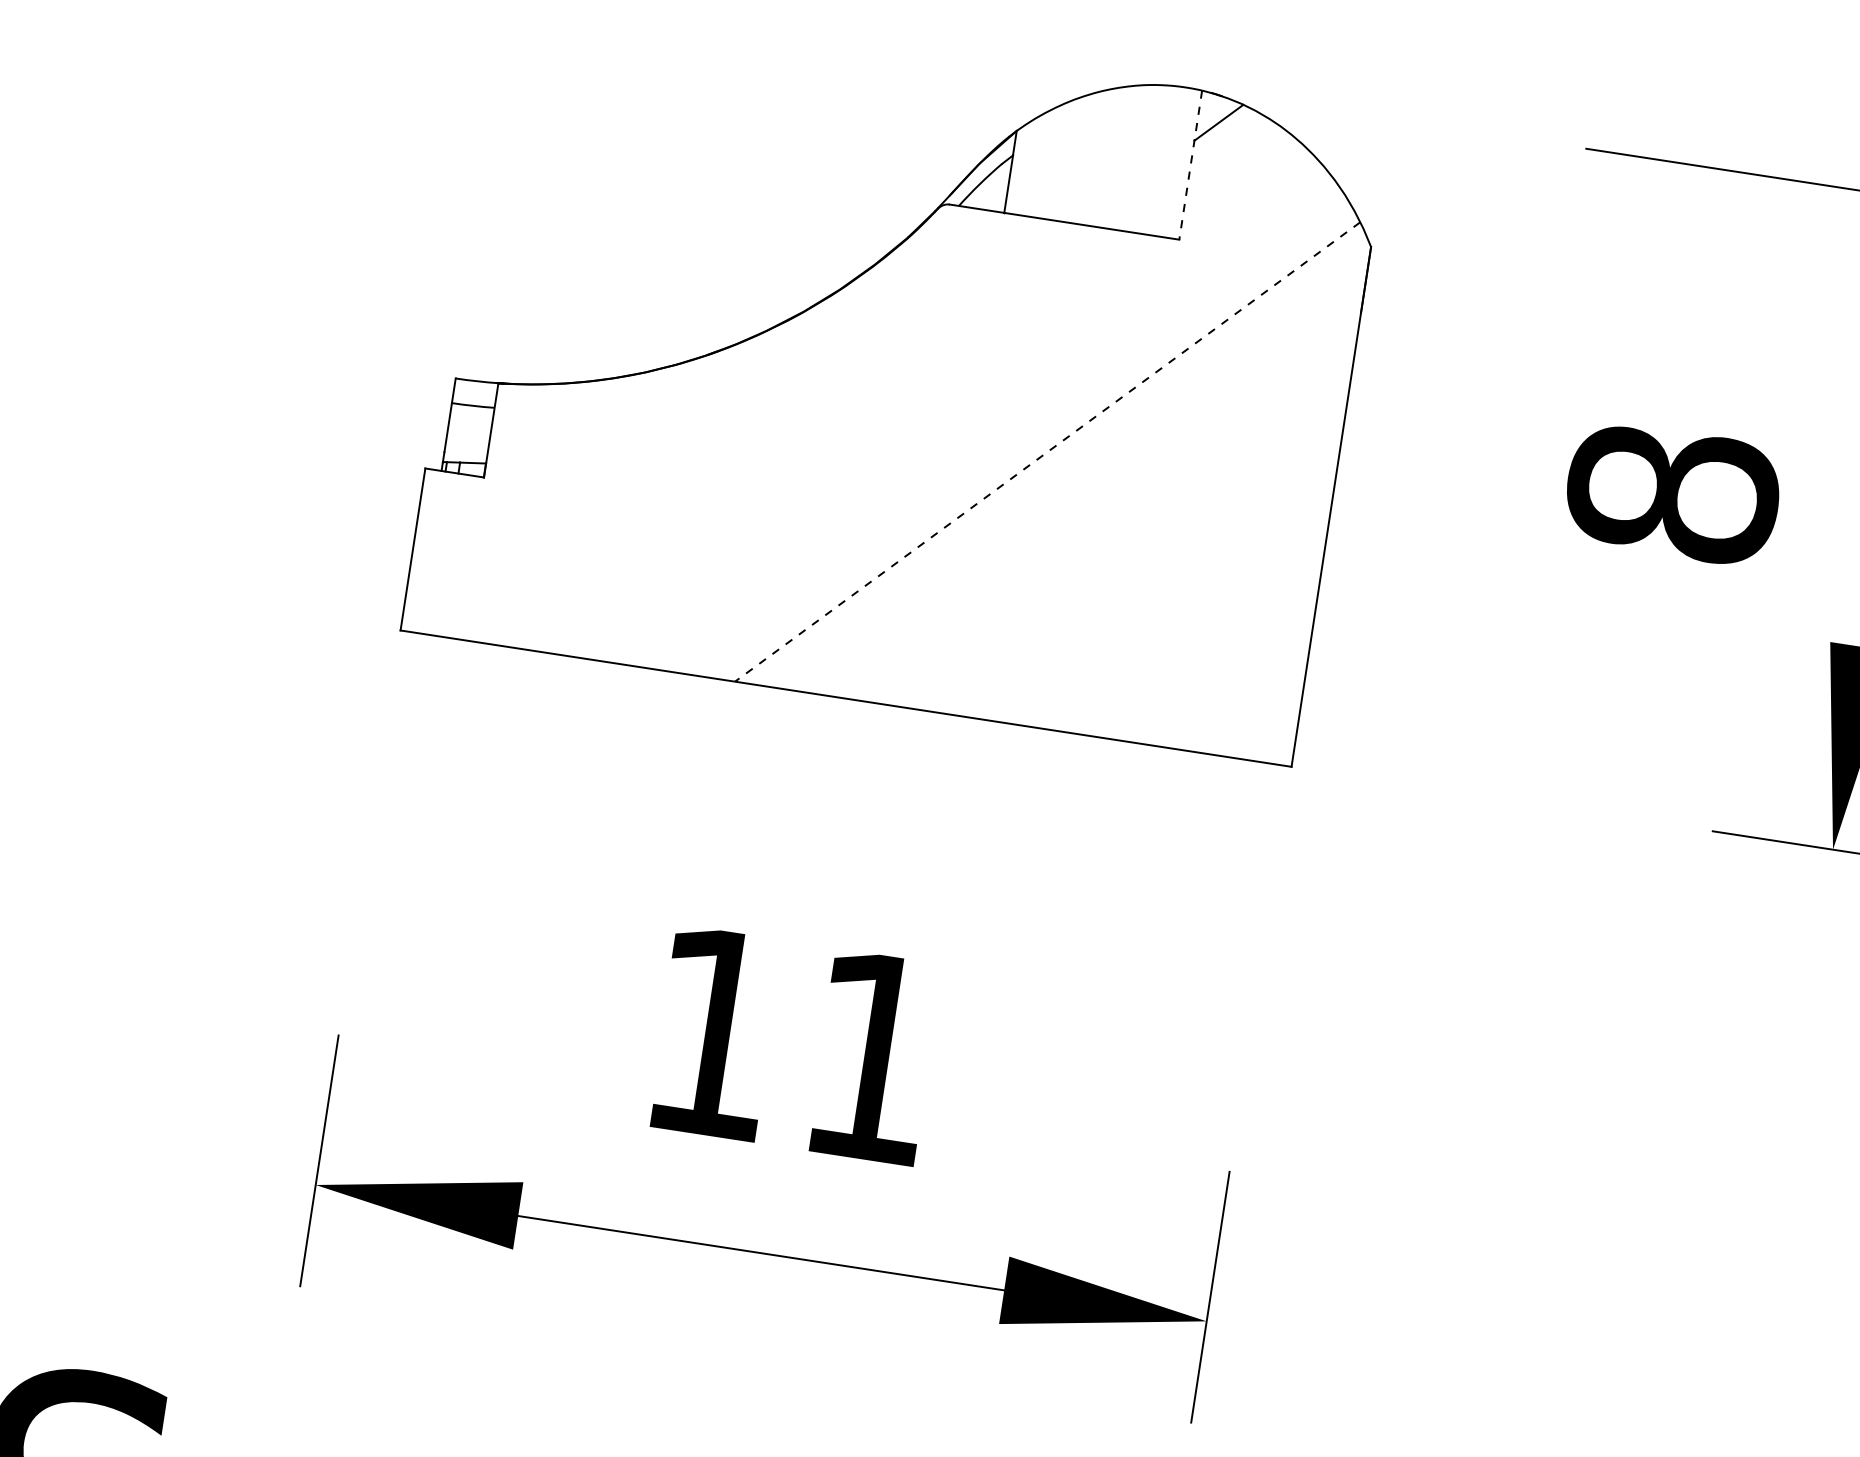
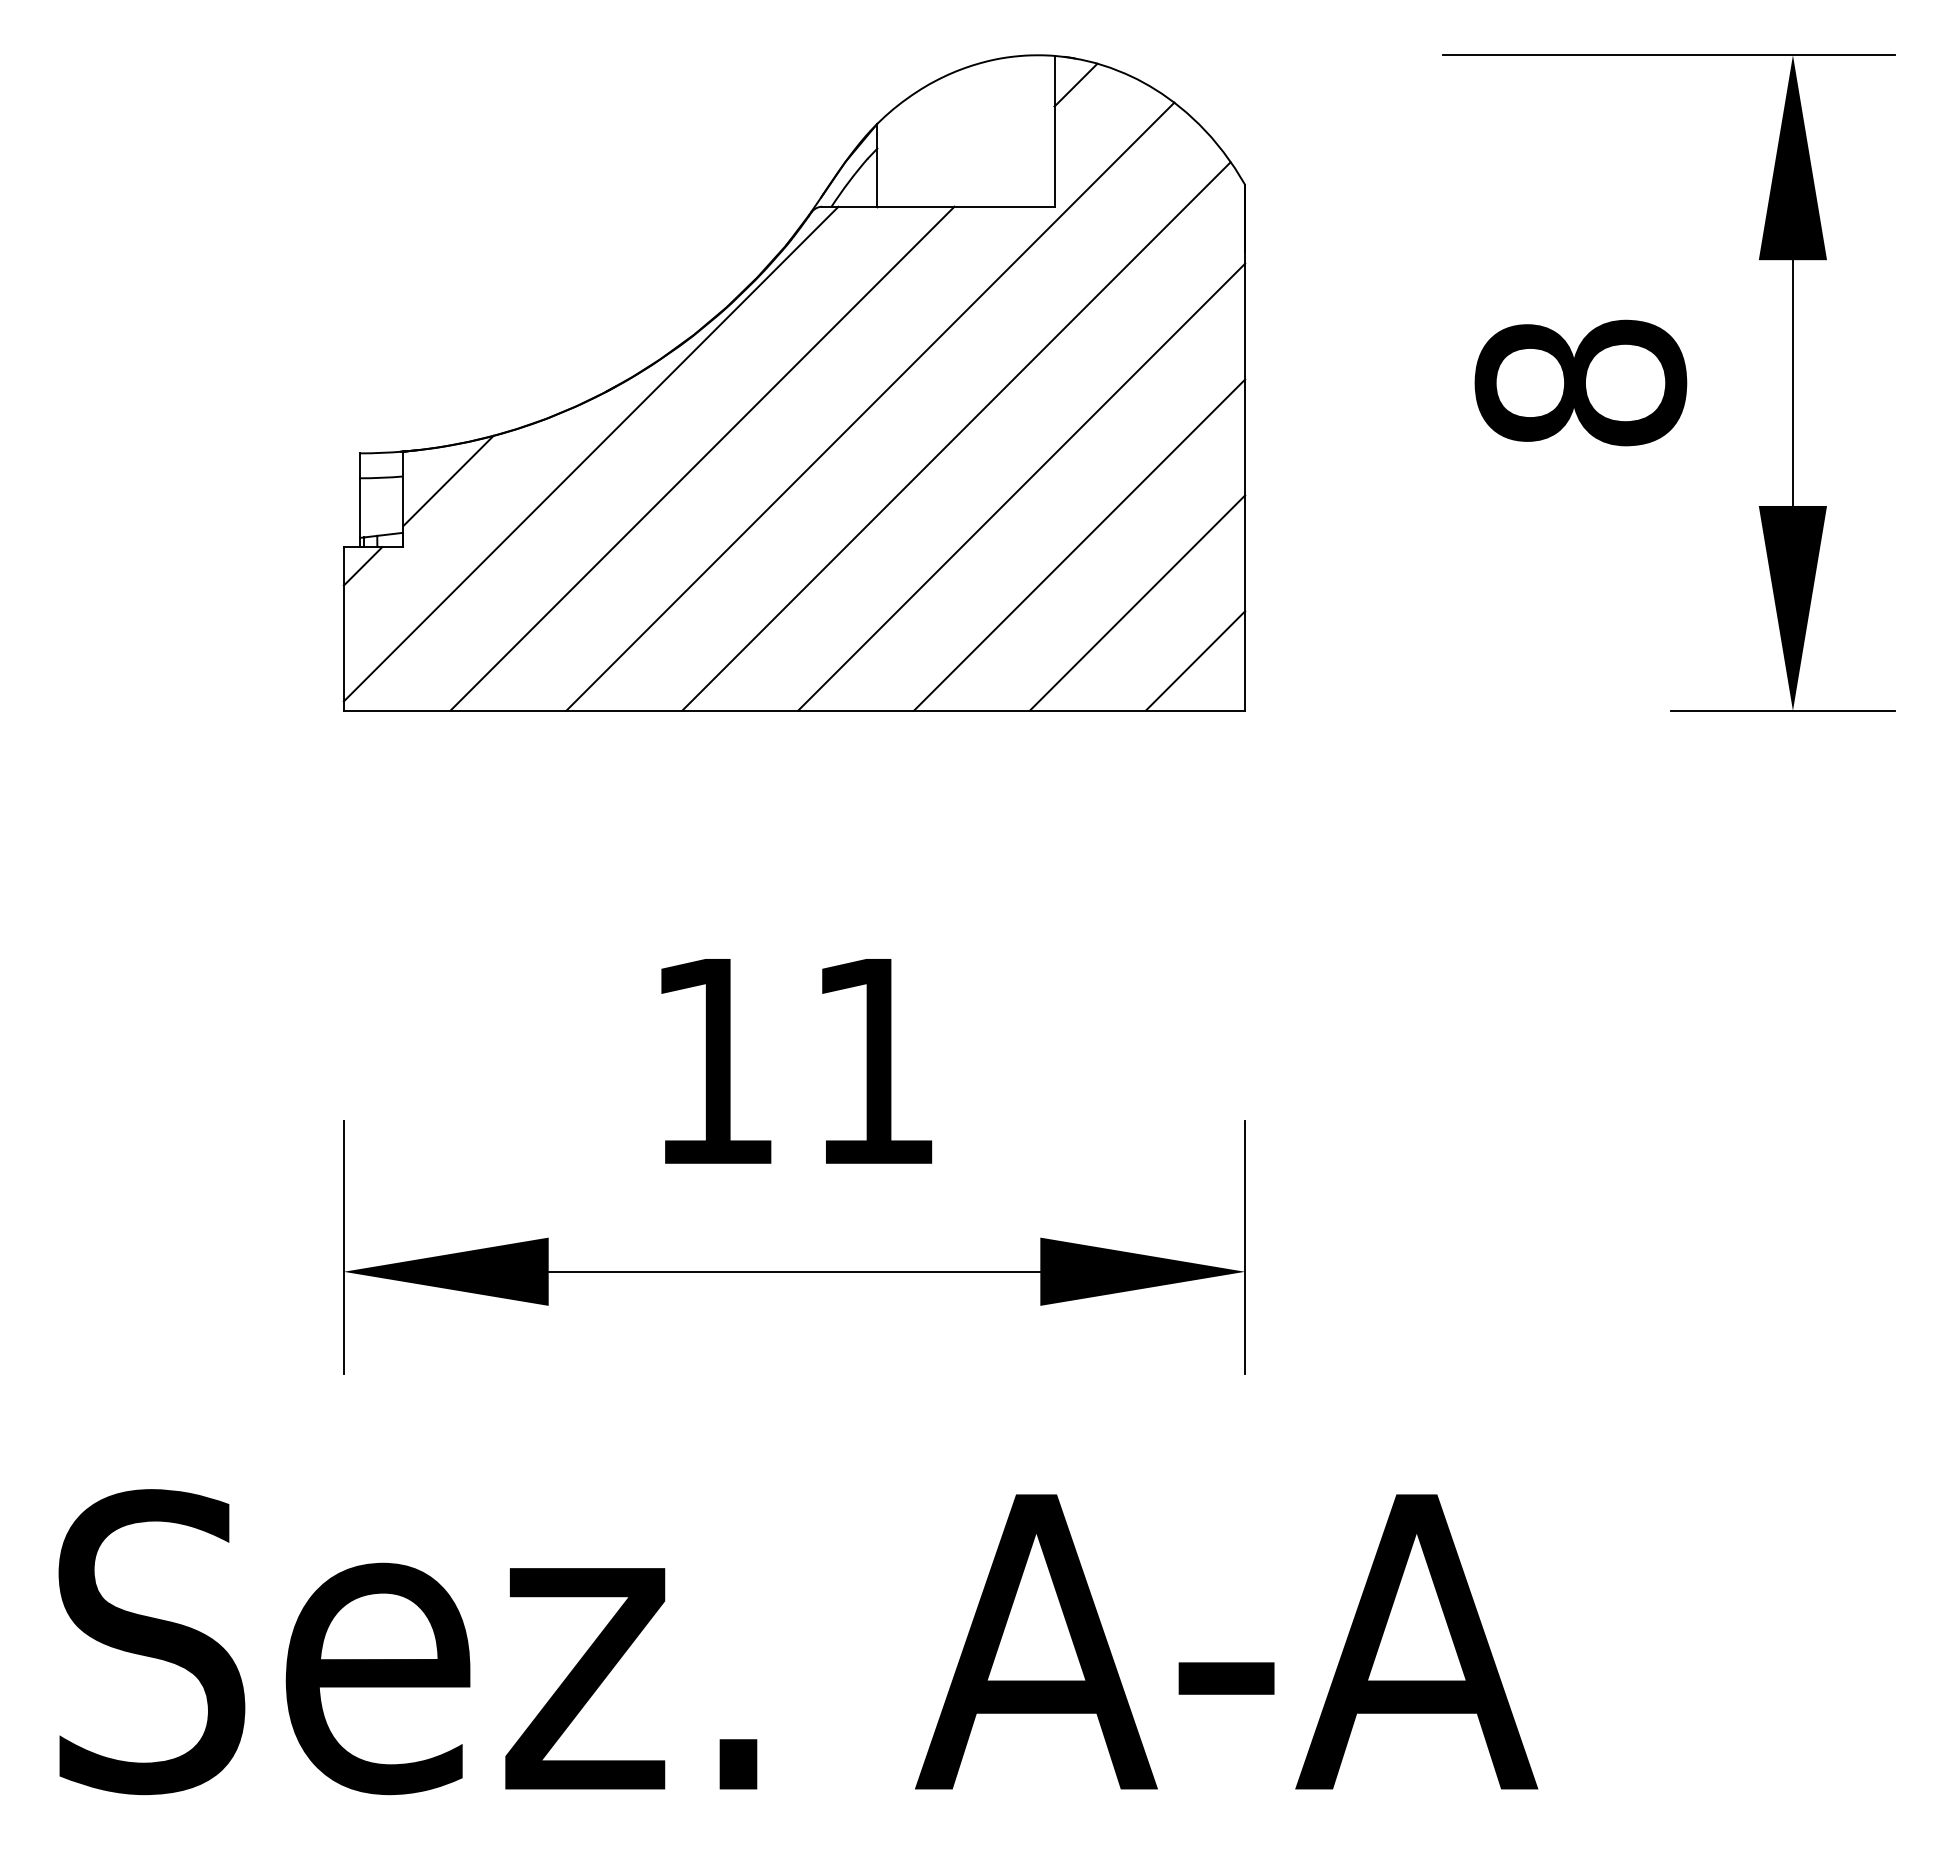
line: (1190, 165) -> (1054, 131), dashed -> solid
line: (967, 409) -> (870, 406), added
line: (683, 413) -> (590, 453), added
line: (538, 418) -> (448, 480), added
line: (793, 435) -> (702, 458), added
line: (1047, 451) -> (956, 436), dashed -> solid
line: (440, 490) -> (362, 566), added
line: (1104, 511) -> (1021, 486), added
line: (1152, 577) -> (1079, 544), added
line: (1201, 643) -> (1137, 602), added
line: (1250, 709) -> (1195, 660), added

